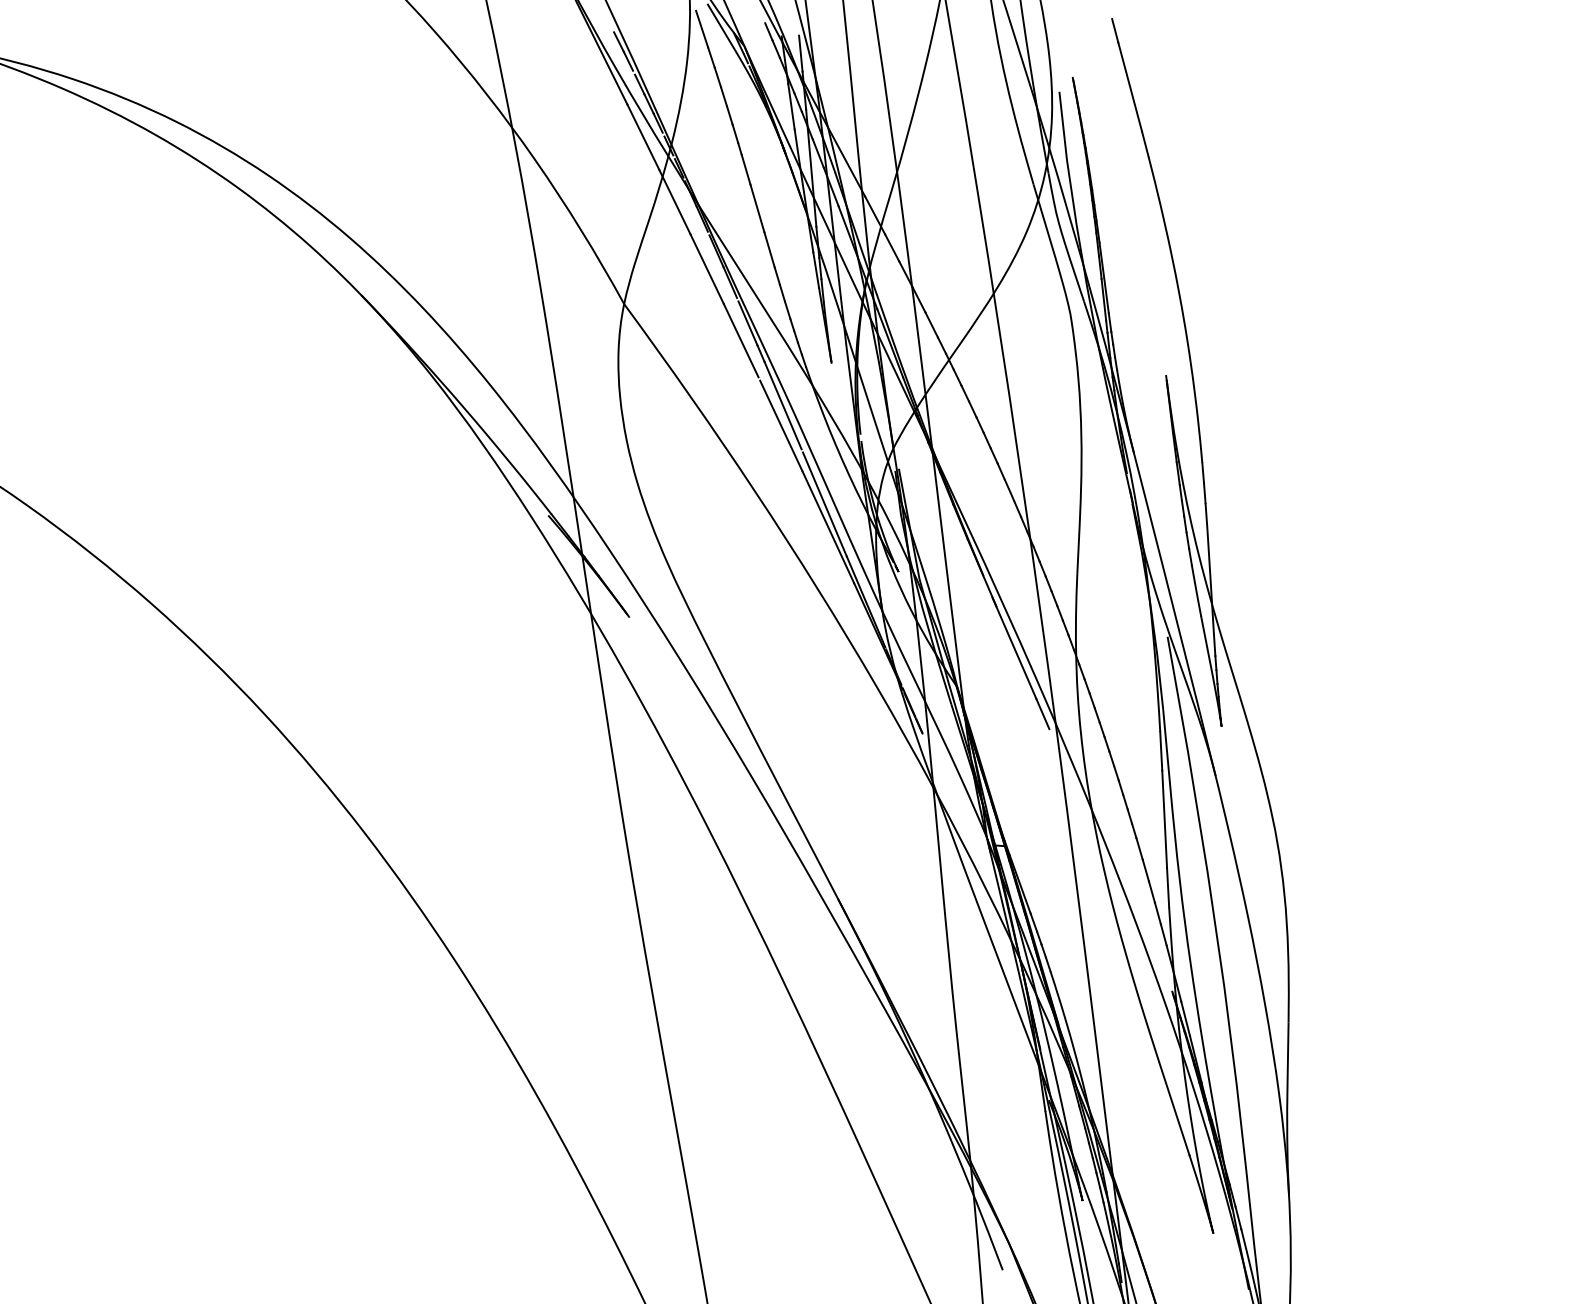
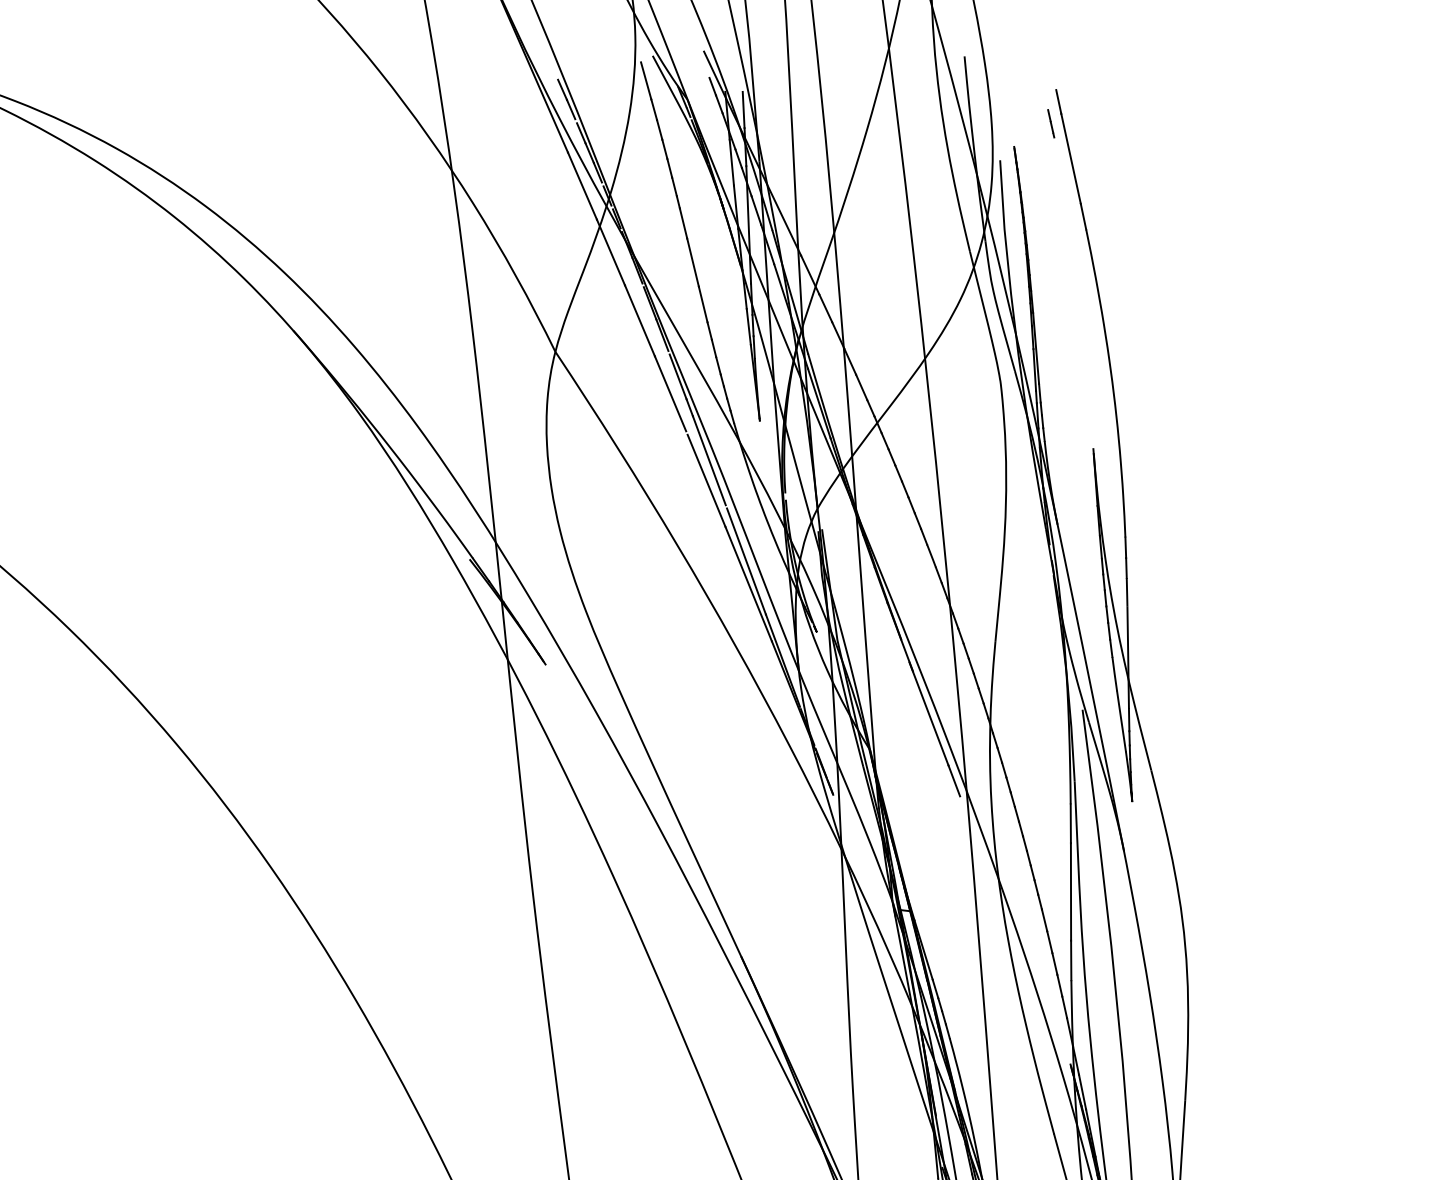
line: (1108, 52) -> (1051, 123), added

